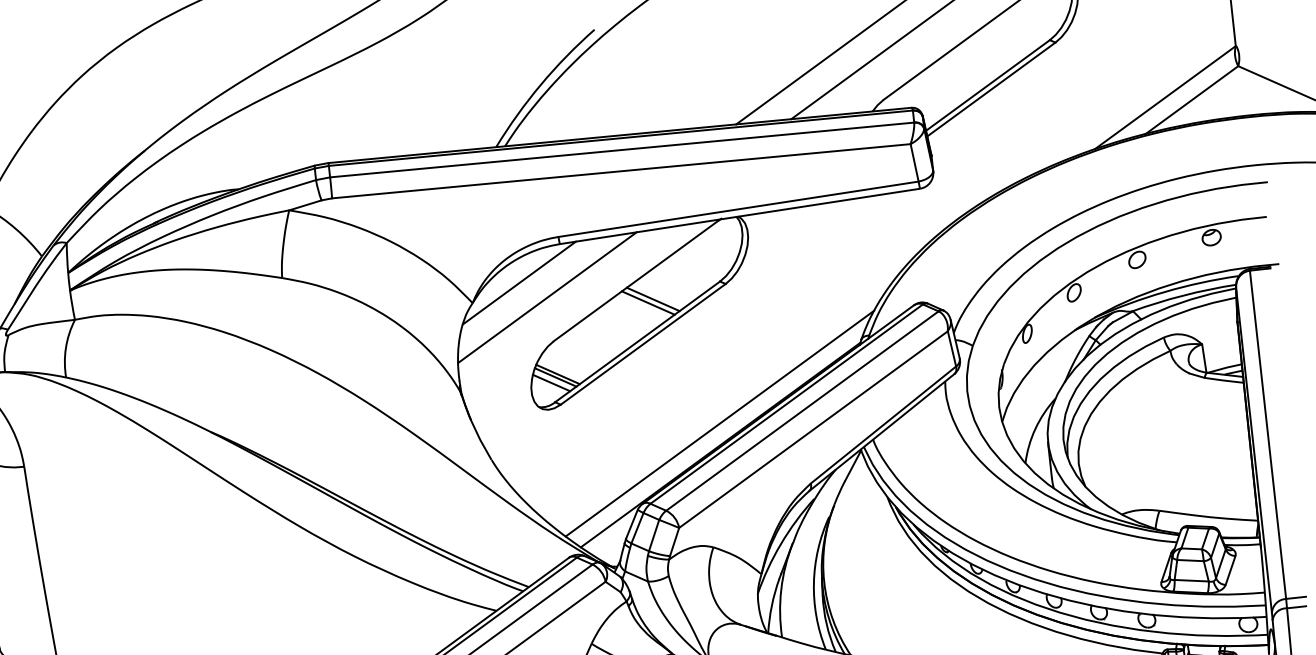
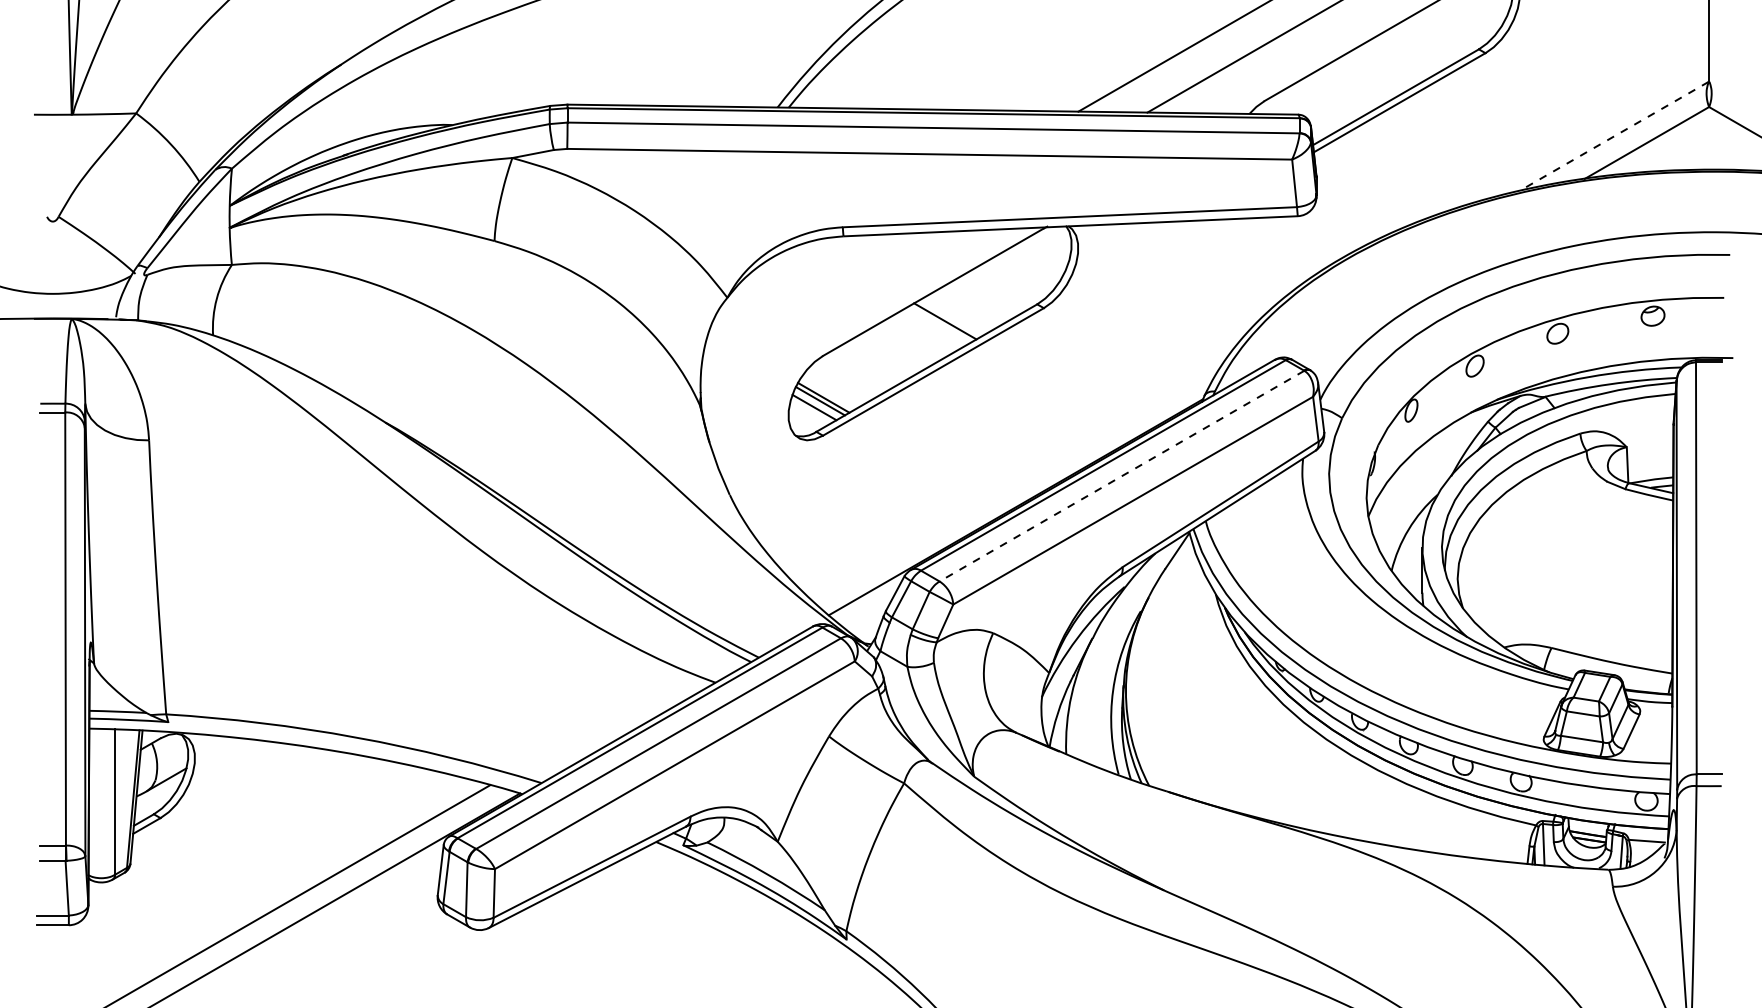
line: (1165, 97) -> (1614, 136), solid -> dashed
line: (519, 282) -> (788, 278), removed
line: (547, 298) -> (820, 301), removed
line: (652, 299) -> (951, 317), removed
line: (802, 411) -> (1121, 476), solid -> dashed
line: (719, 423) -> (1017, 480), removed

